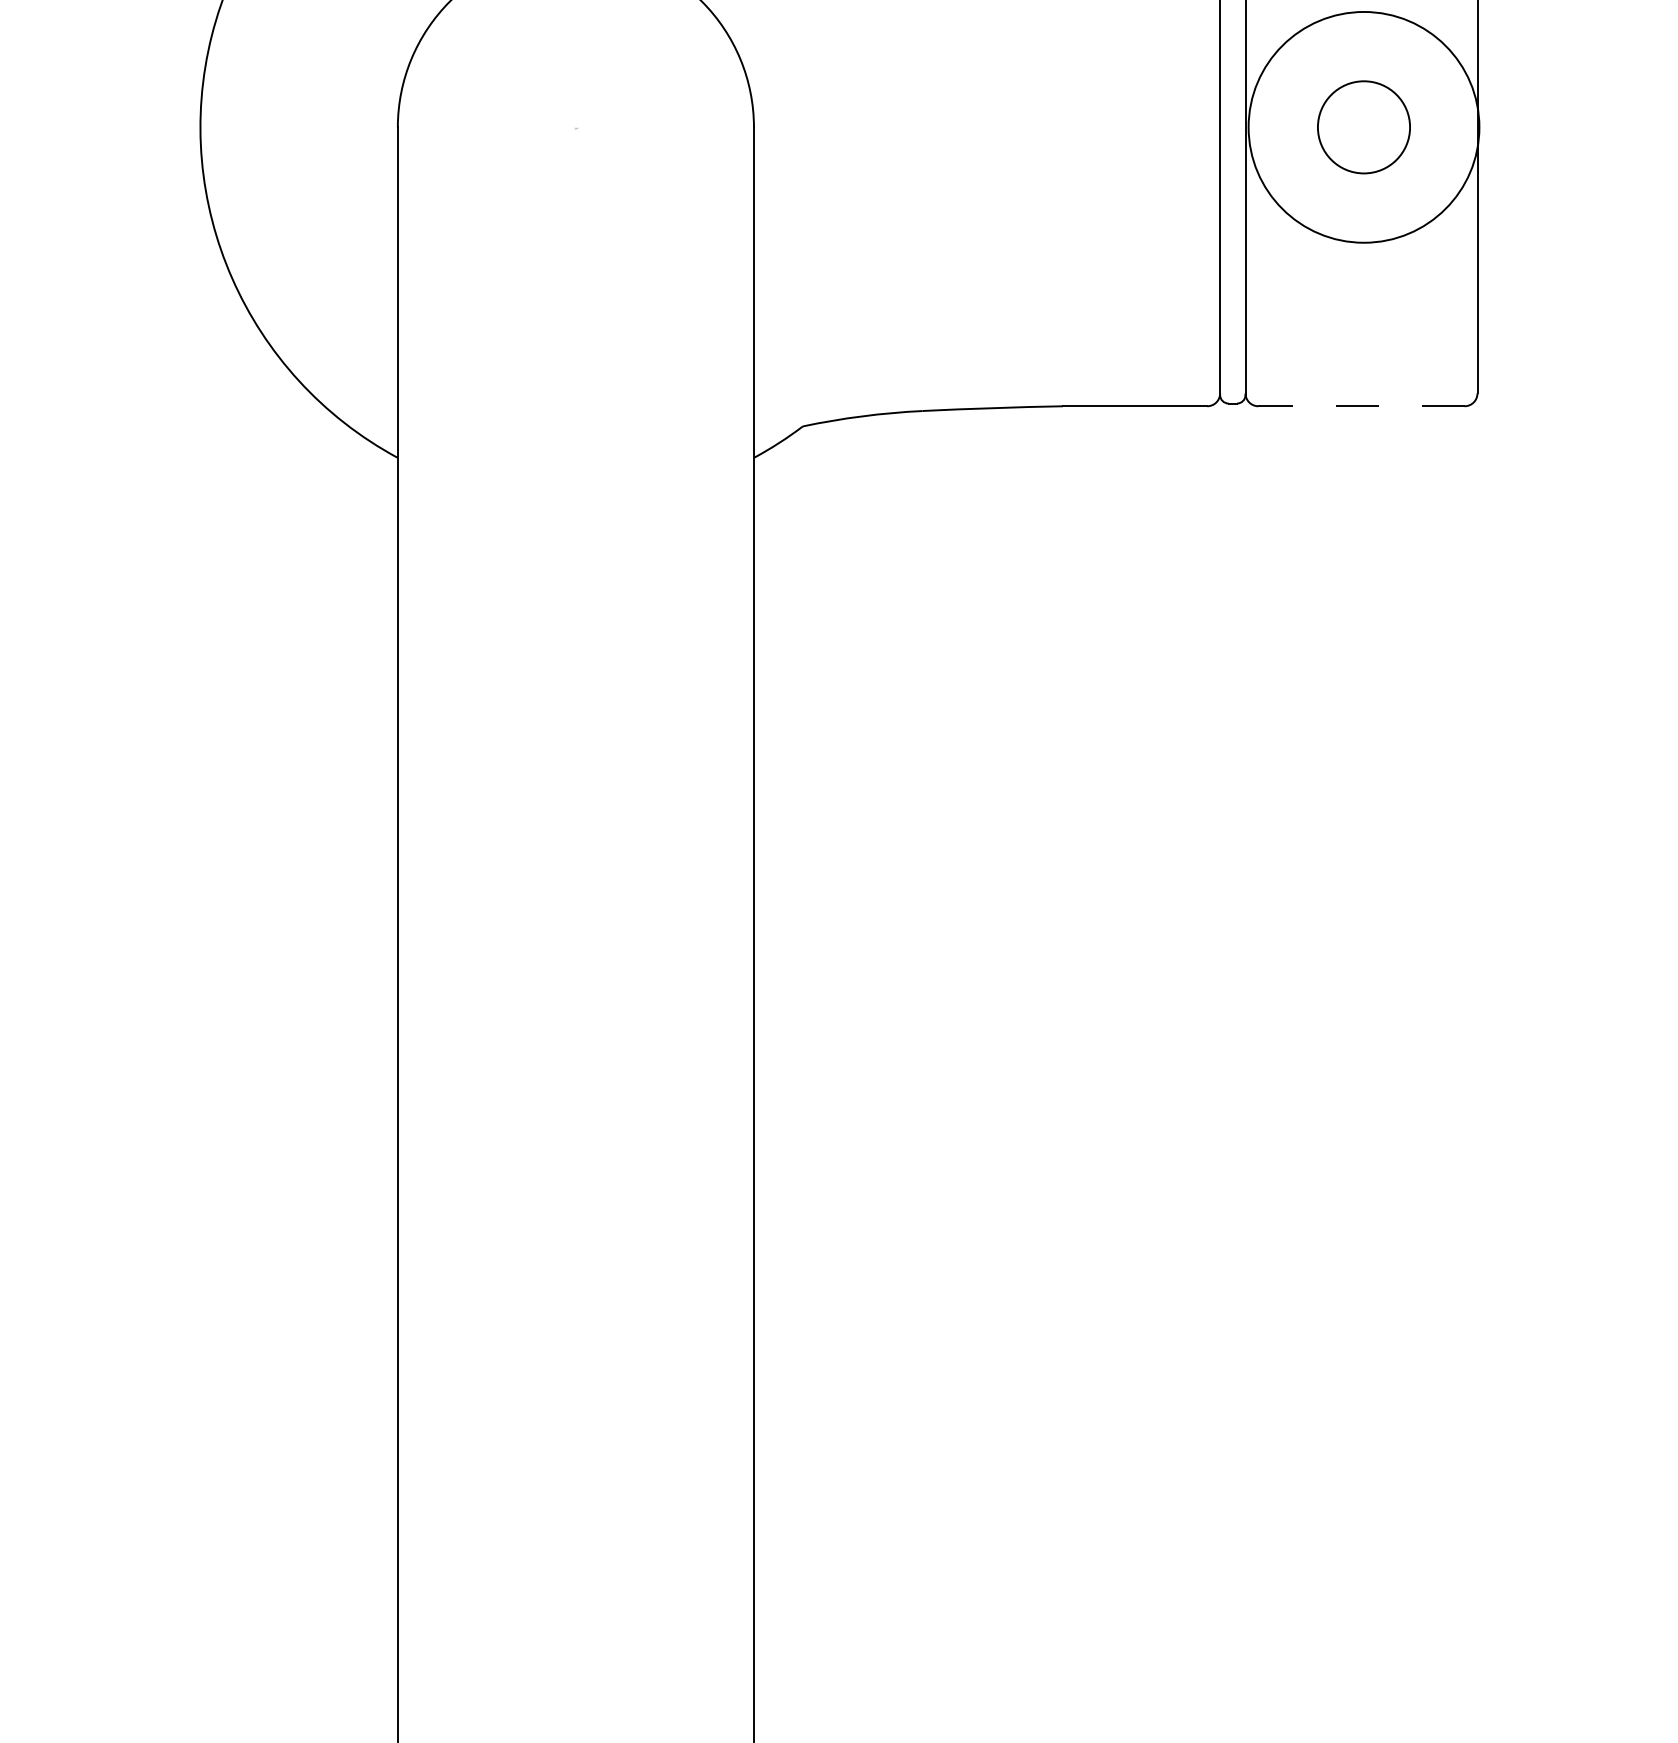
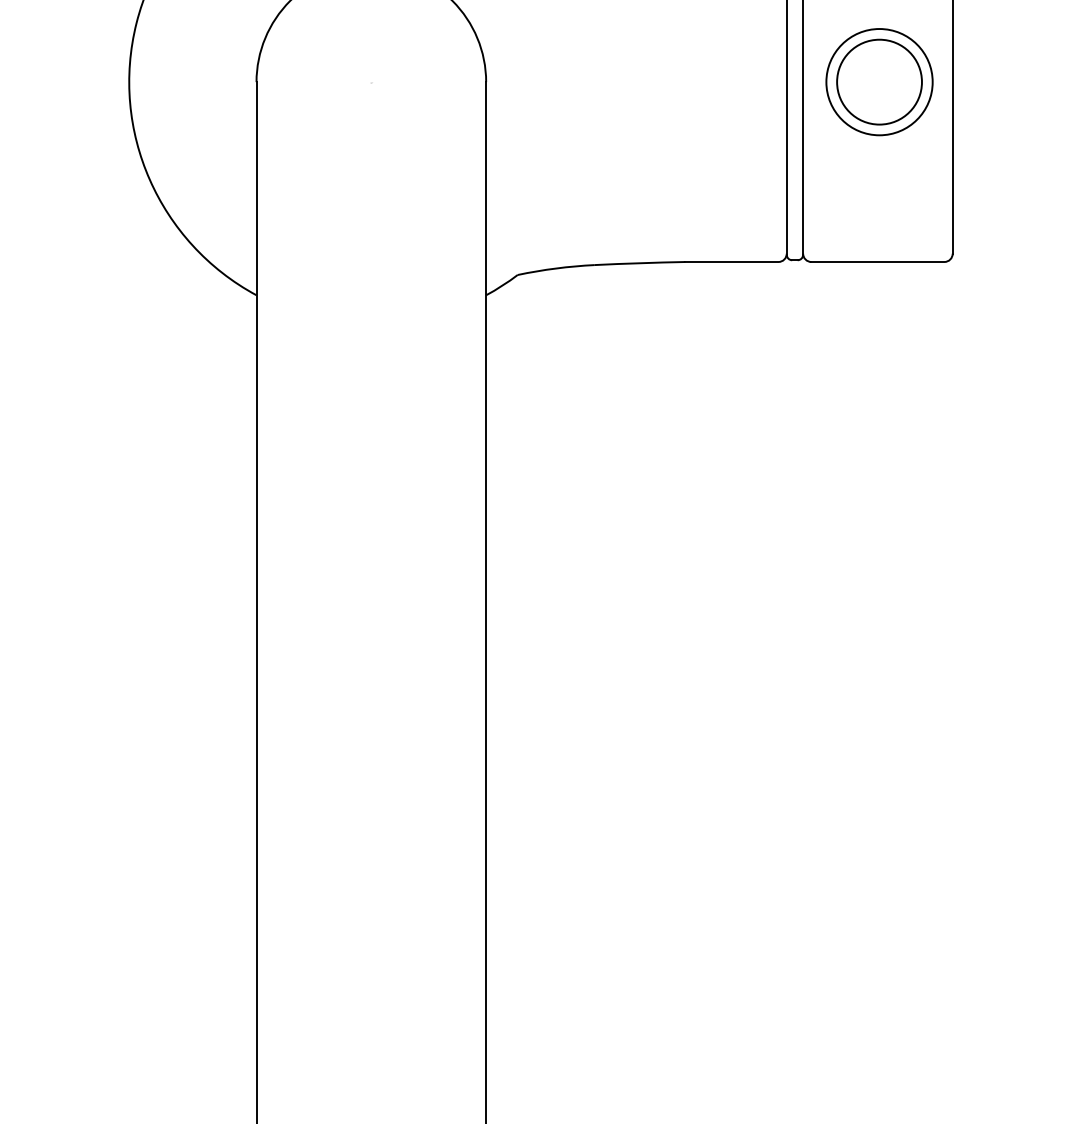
circle: (1363, 126) -> (879, 81), size x1.43
circle: (1363, 127) -> (879, 82), size x0.71
line: (1360, 407) -> (877, 262), dashed -> solid

